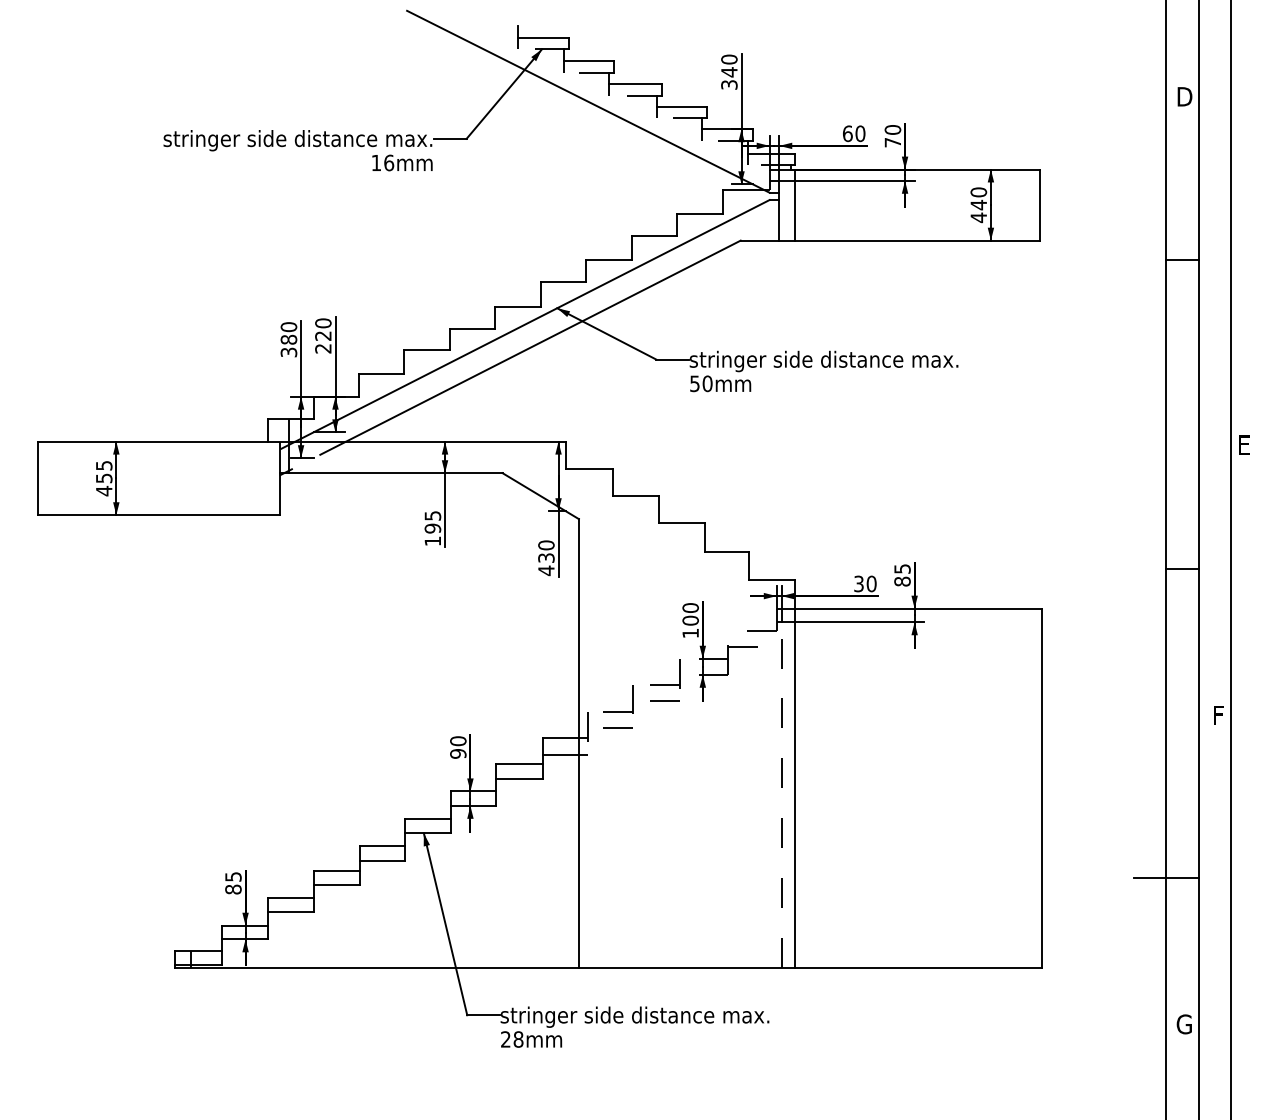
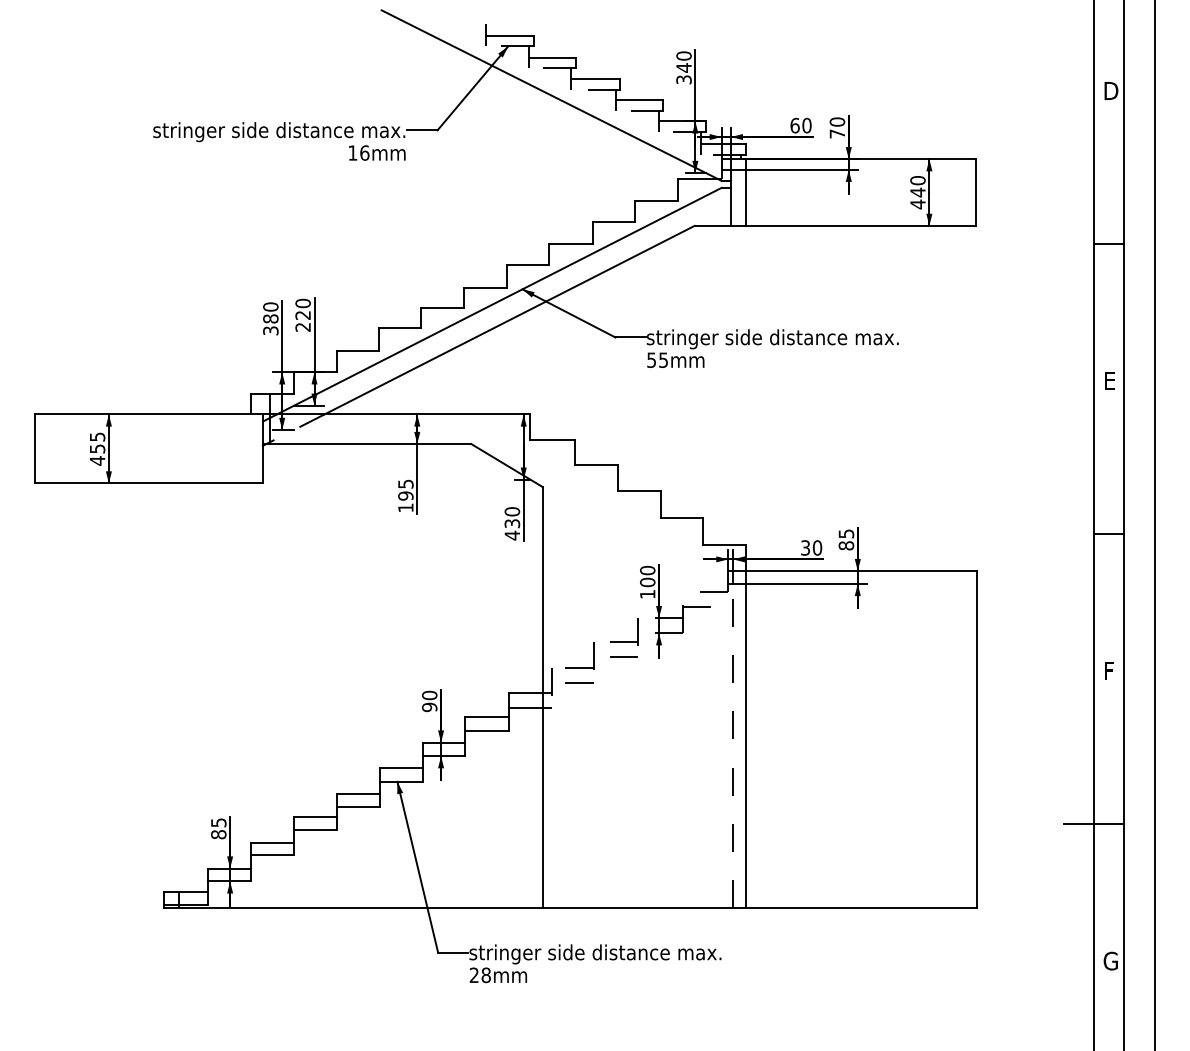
text: (707, 383) -> (663, 359), 50mm -> 55mm
text: (1244, 444) -> (1110, 380), moved
text: (1218, 715) -> (1109, 671), moved

